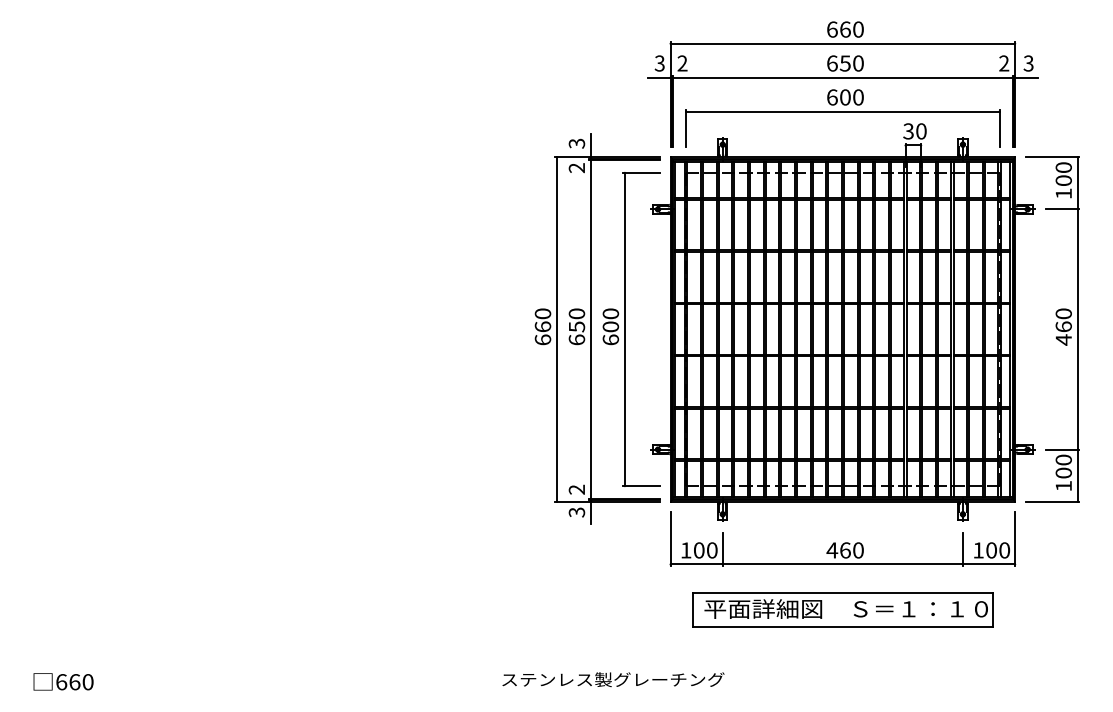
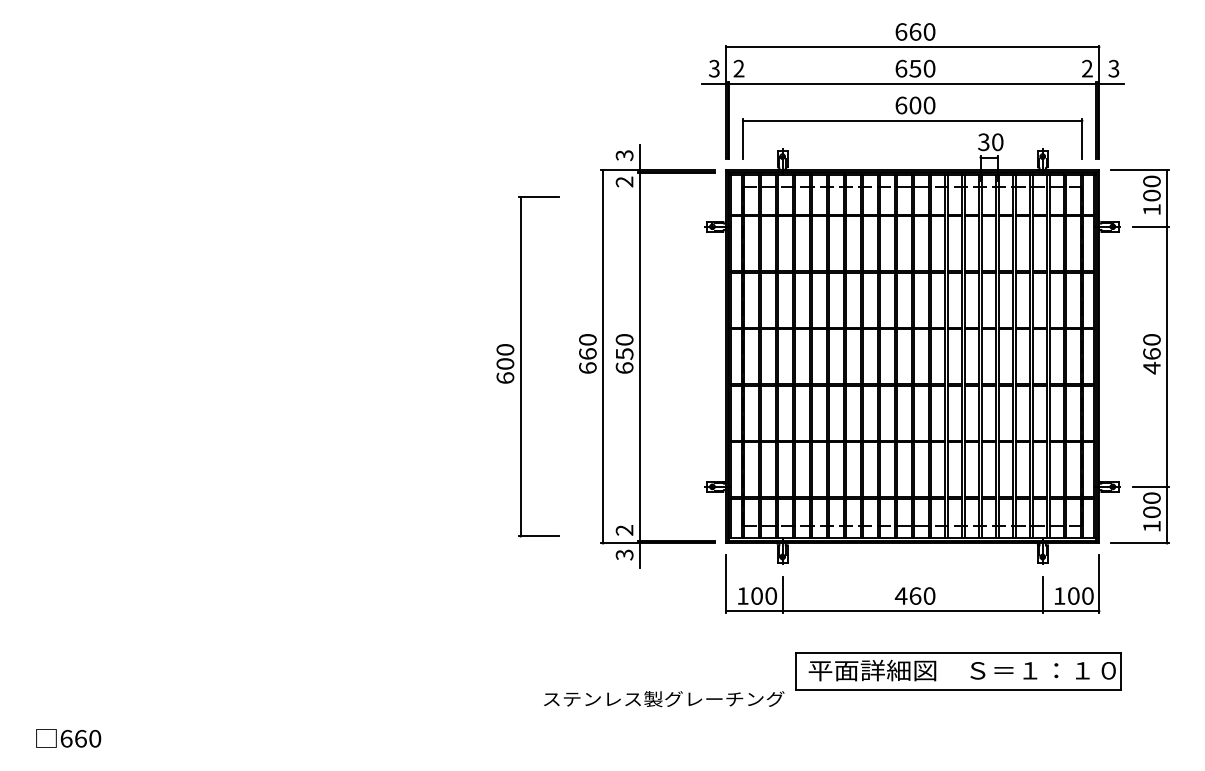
part: (631, 329) -> (527, 366), moved
part: (842, 609) -> (958, 671), moved
text: (613, 680) -> (664, 699), moved

